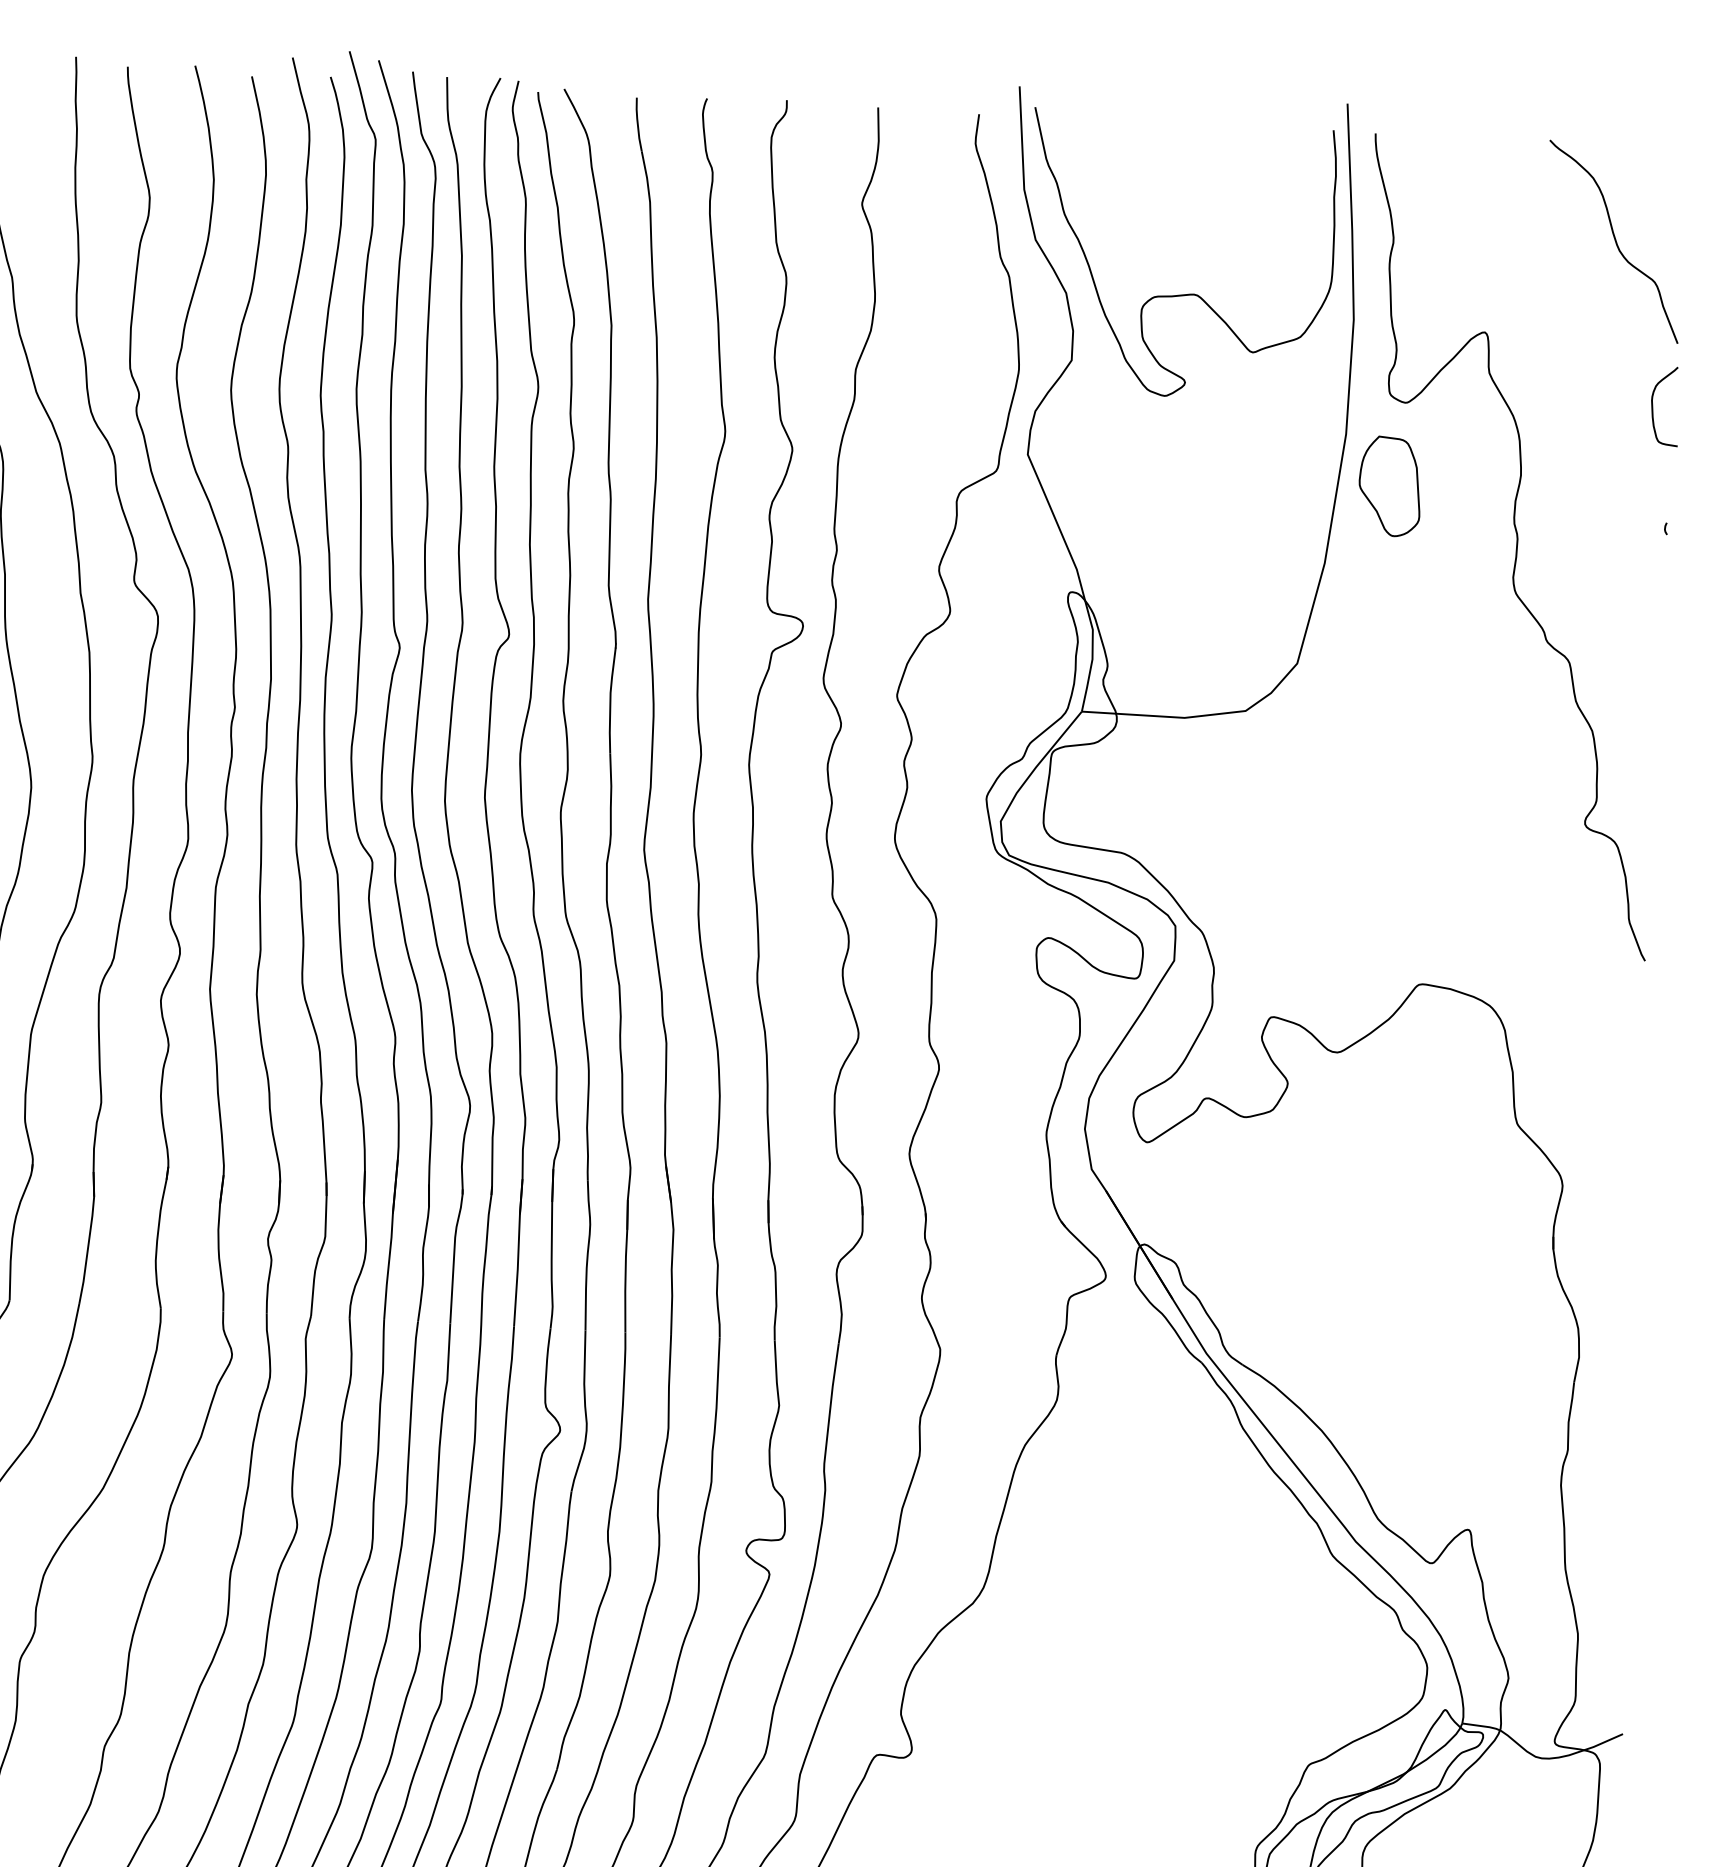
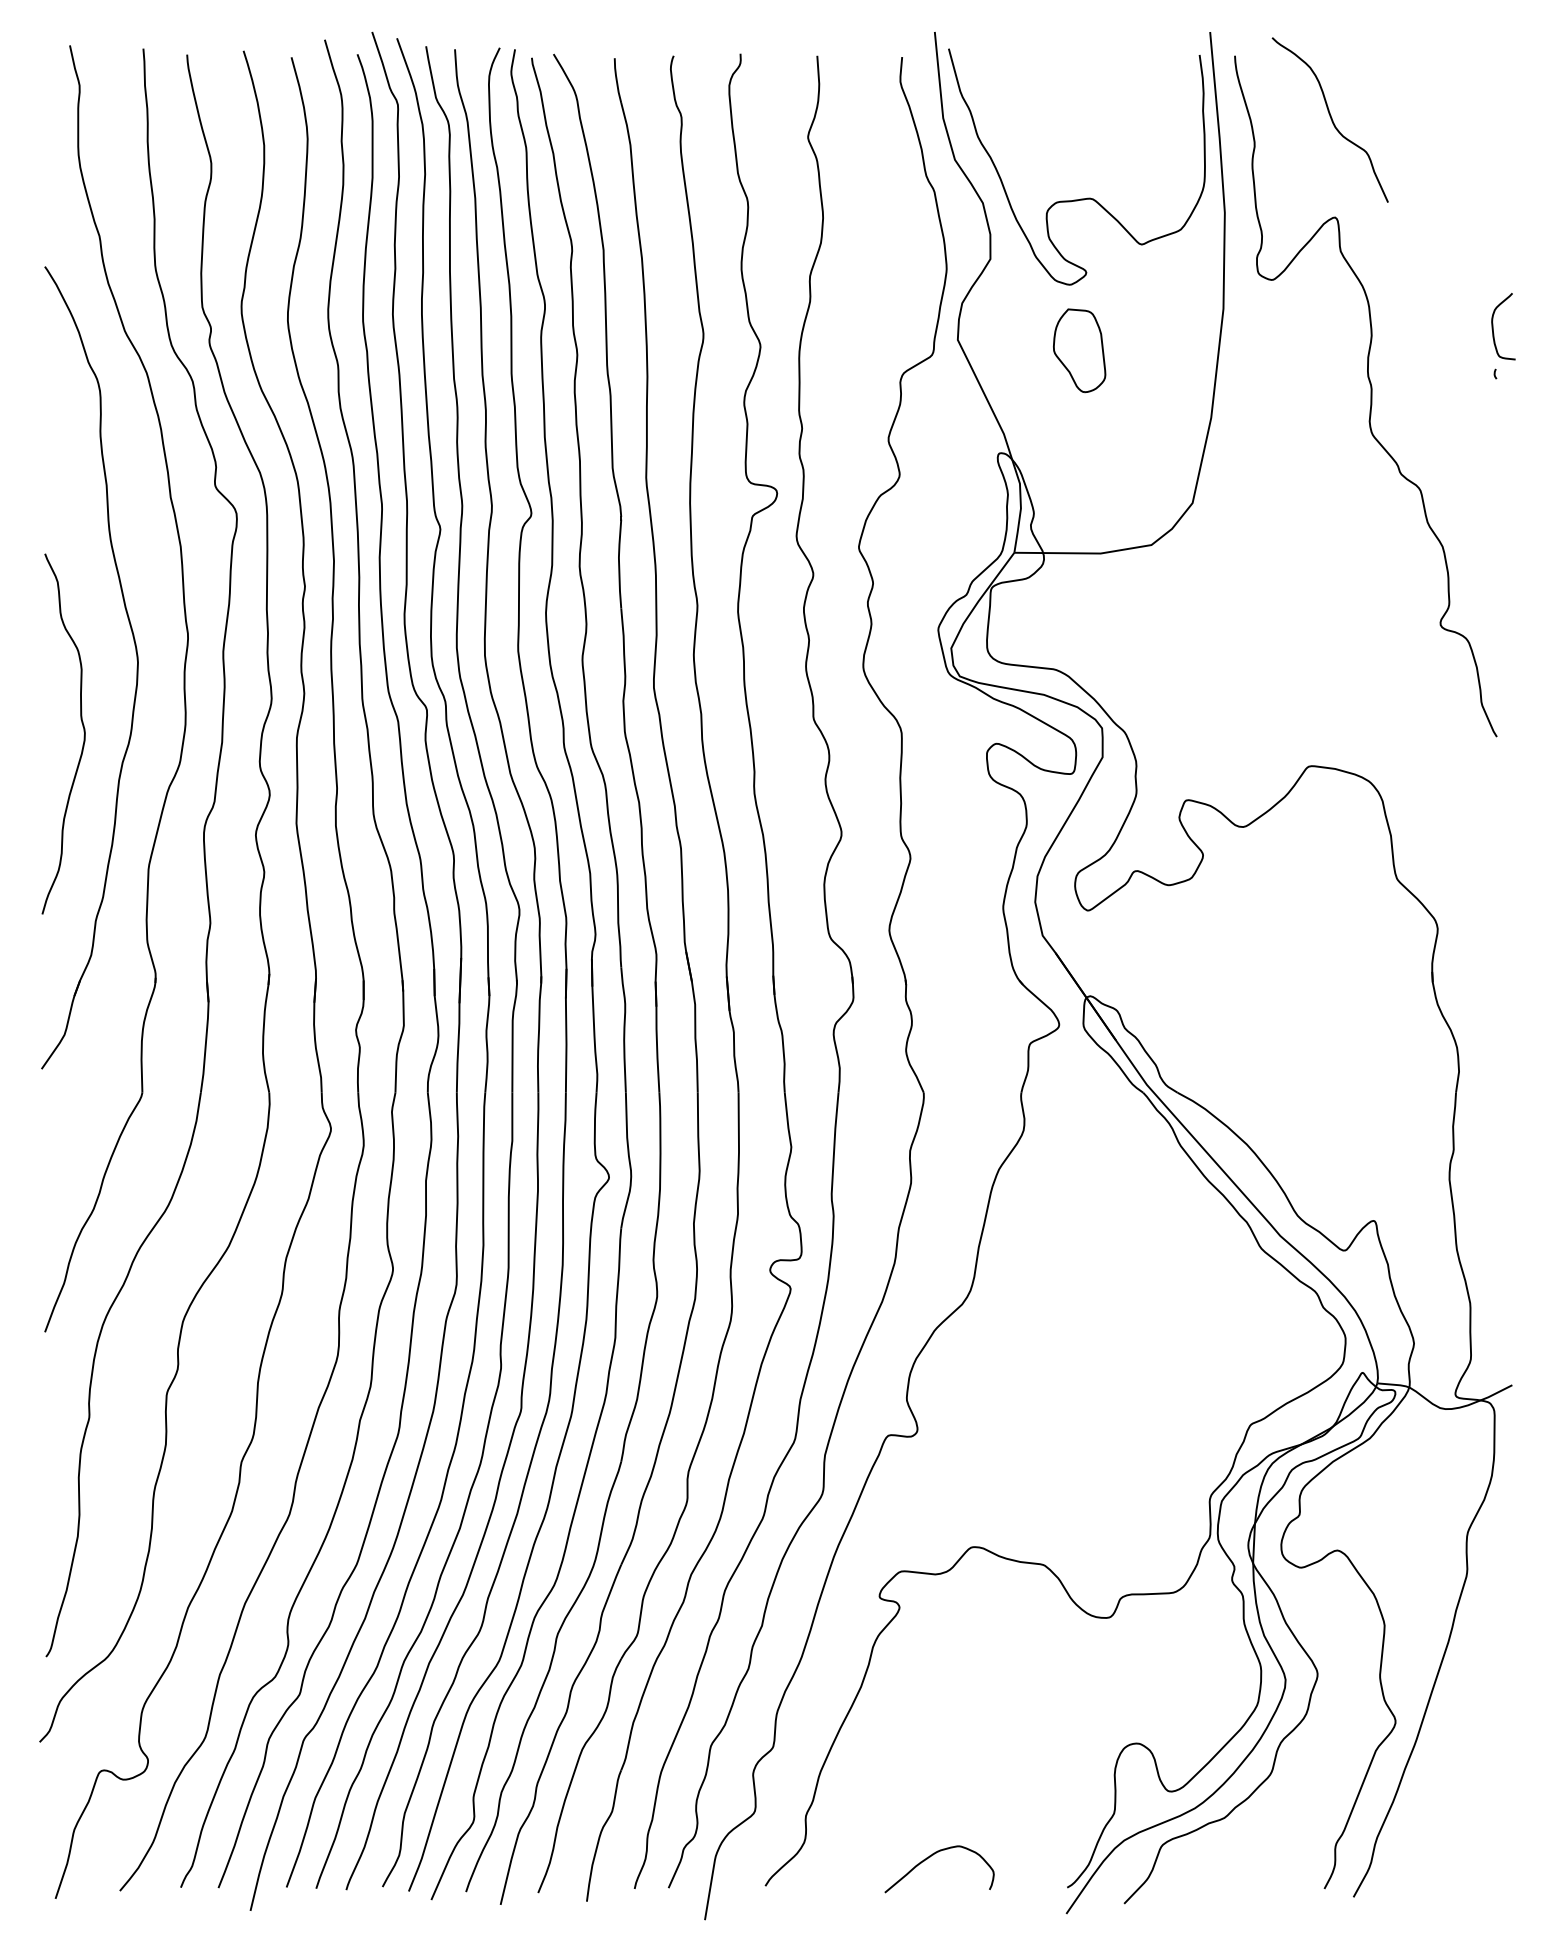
curve: (1614, 241) -> (1330, 119), moved
curve: (1653, 405) -> (1493, 326), moved
part: (1390, 486) -> (1079, 350), moved

